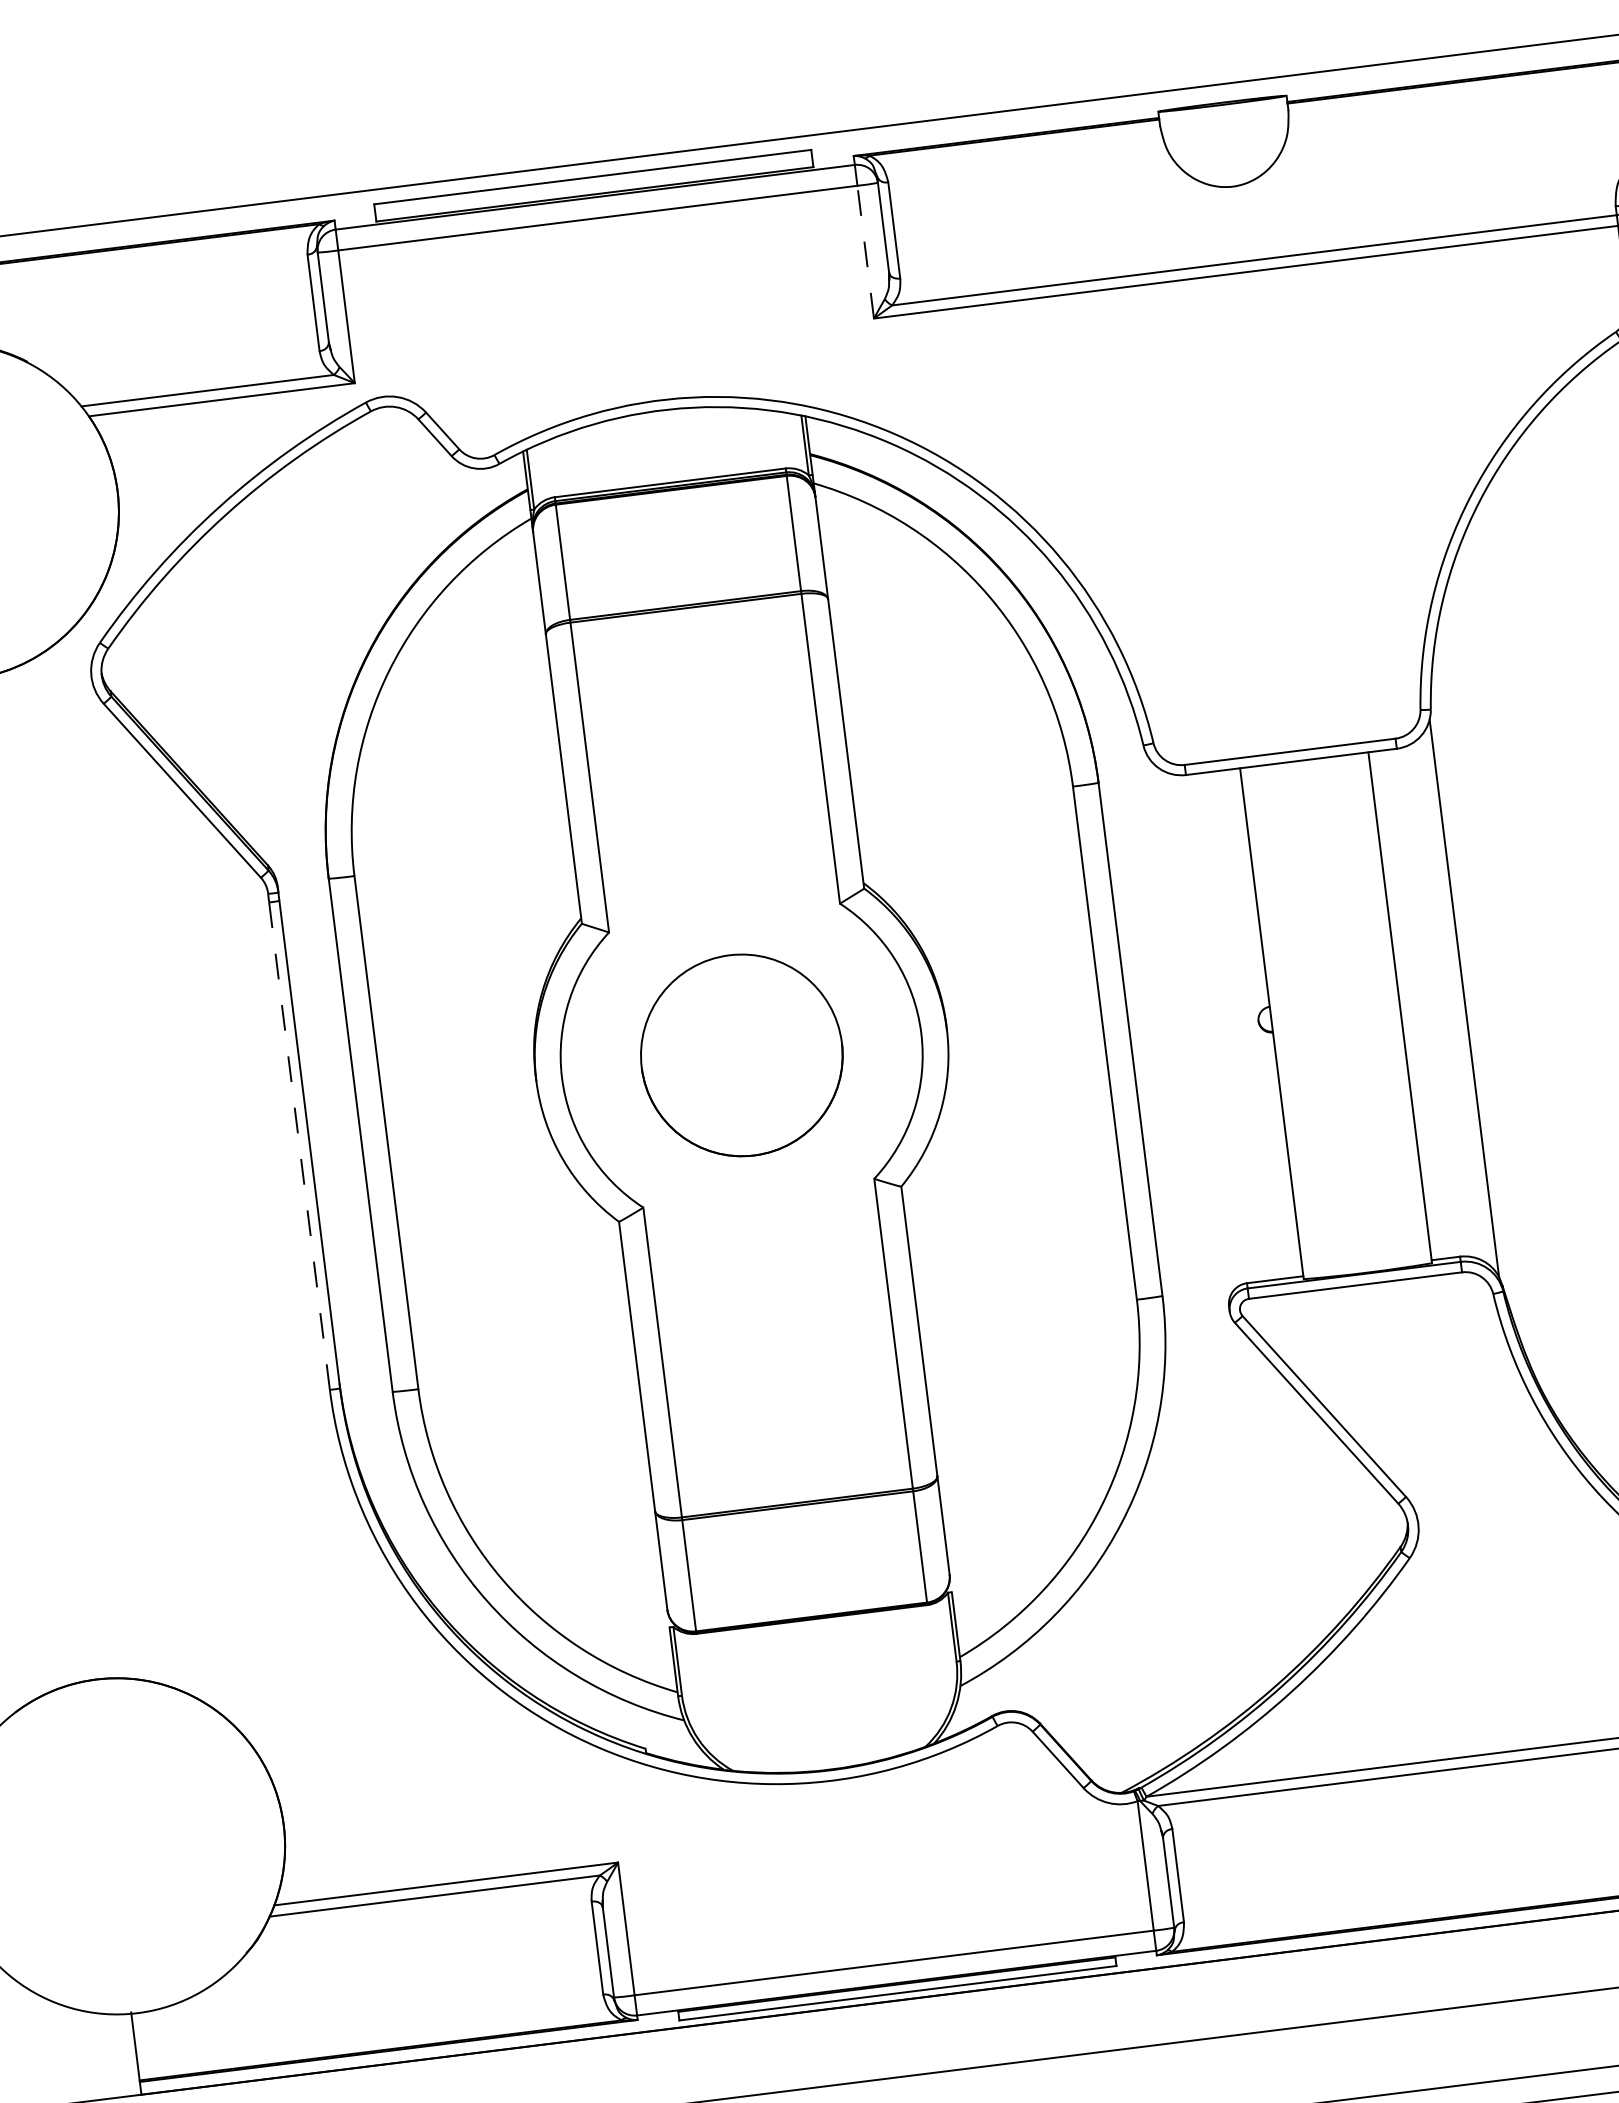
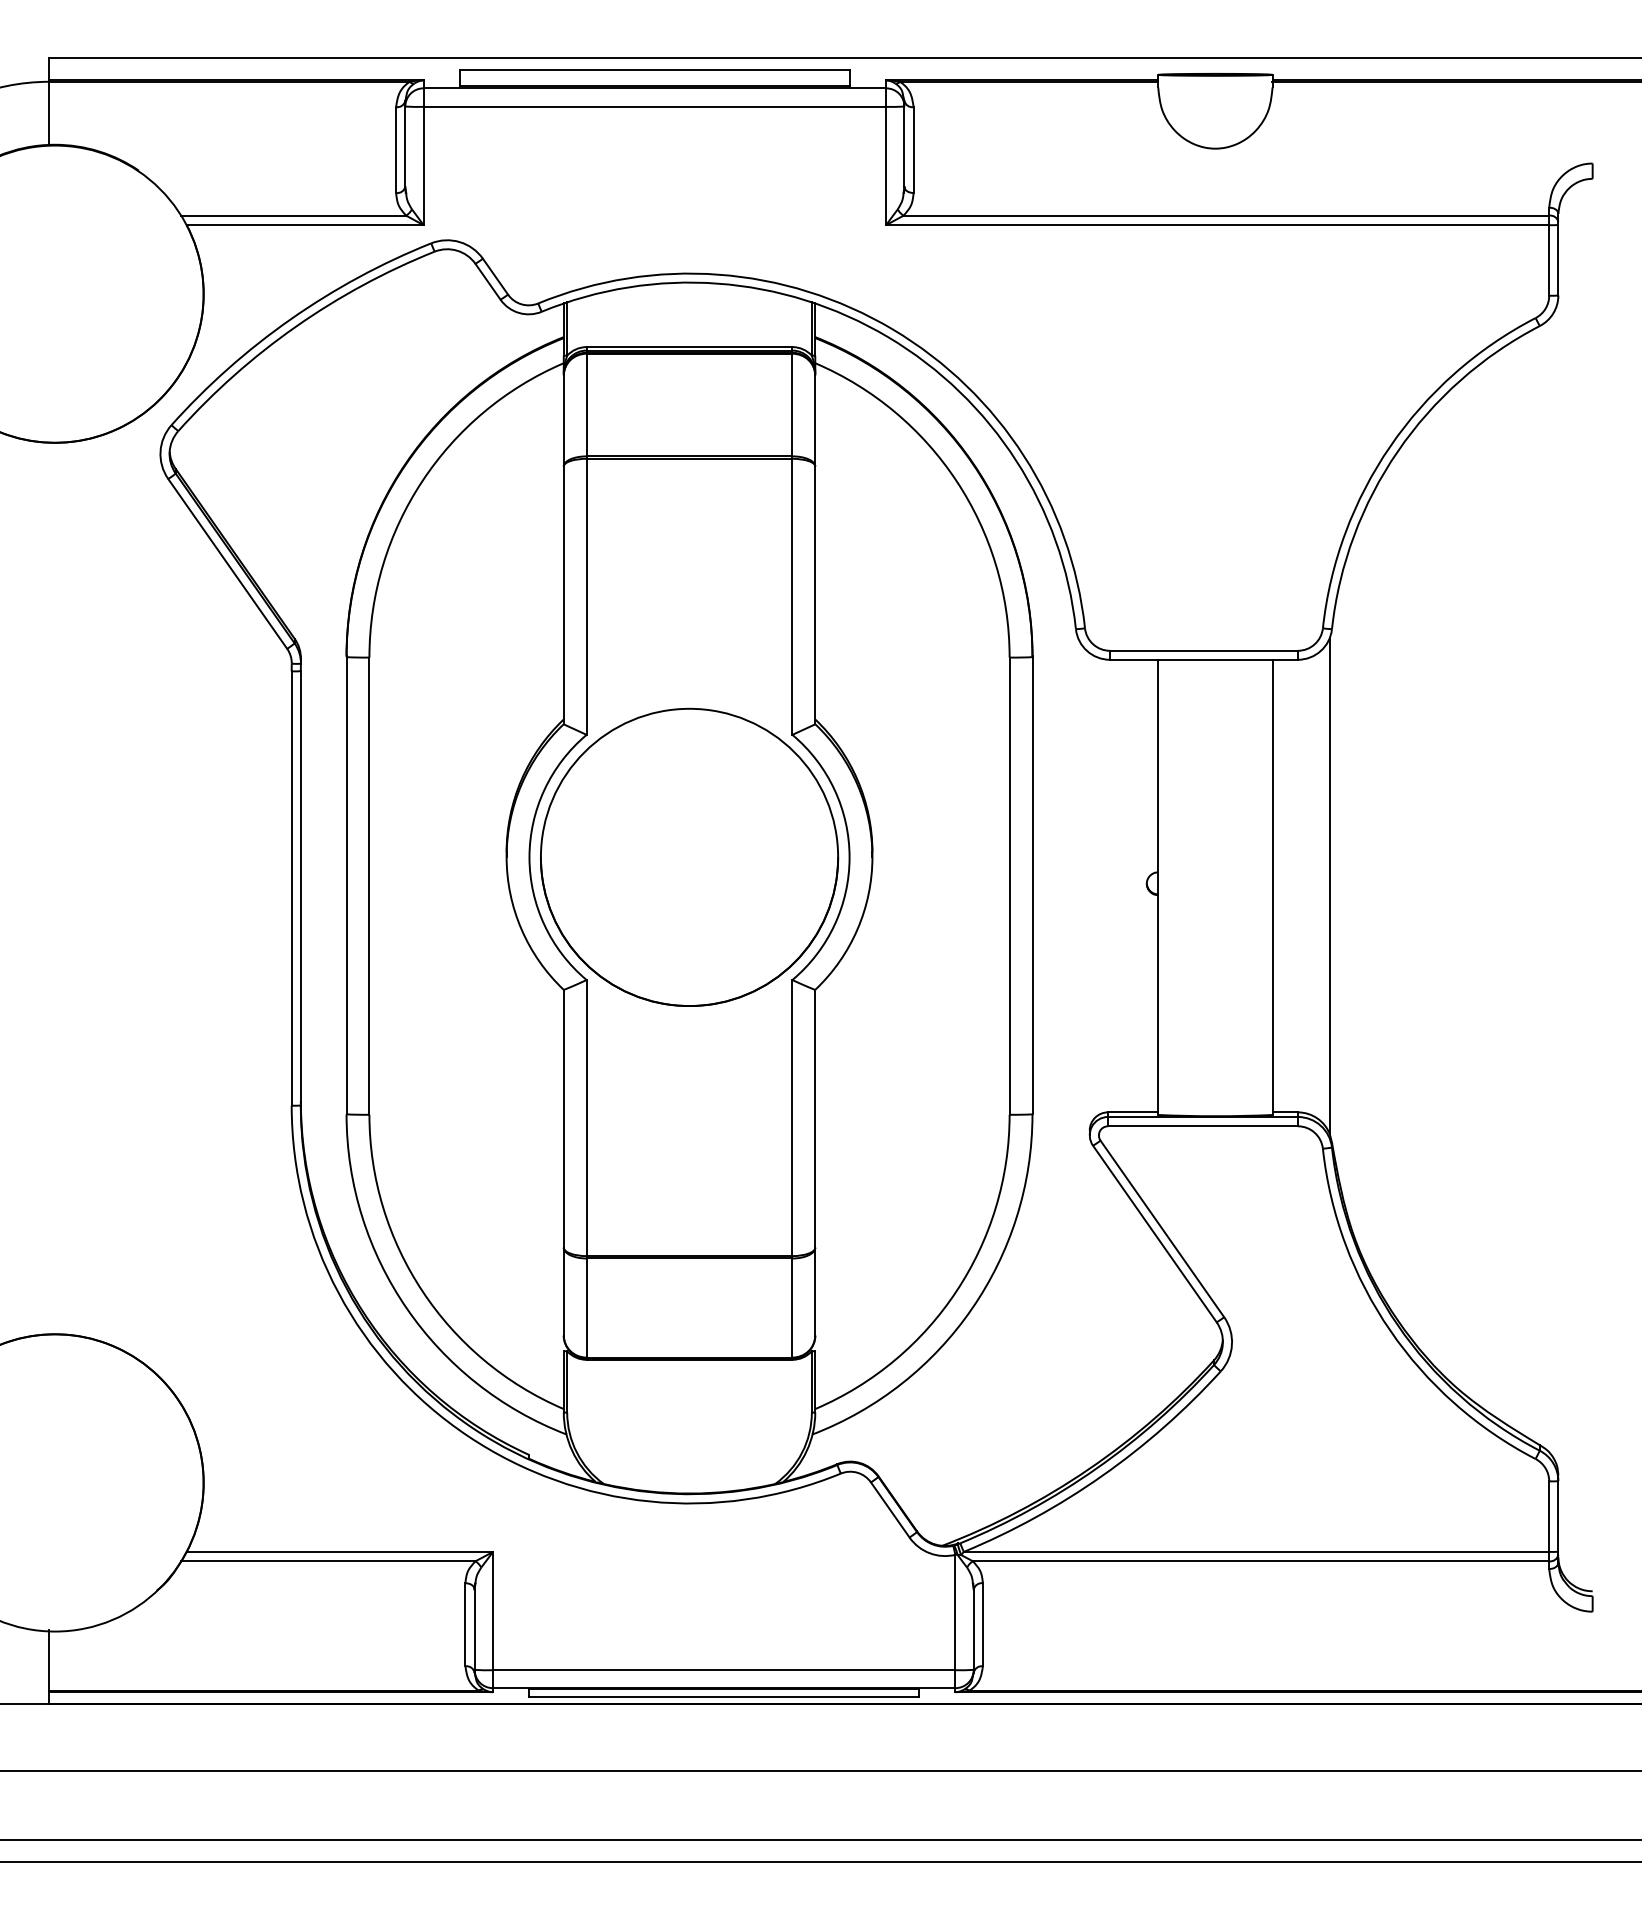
line: (866, 251) -> (886, 165), dashed -> solid
circle: (741, 1054) -> (689, 856), size x1.67
line: (299, 1147) -> (291, 889), dashed -> solid

